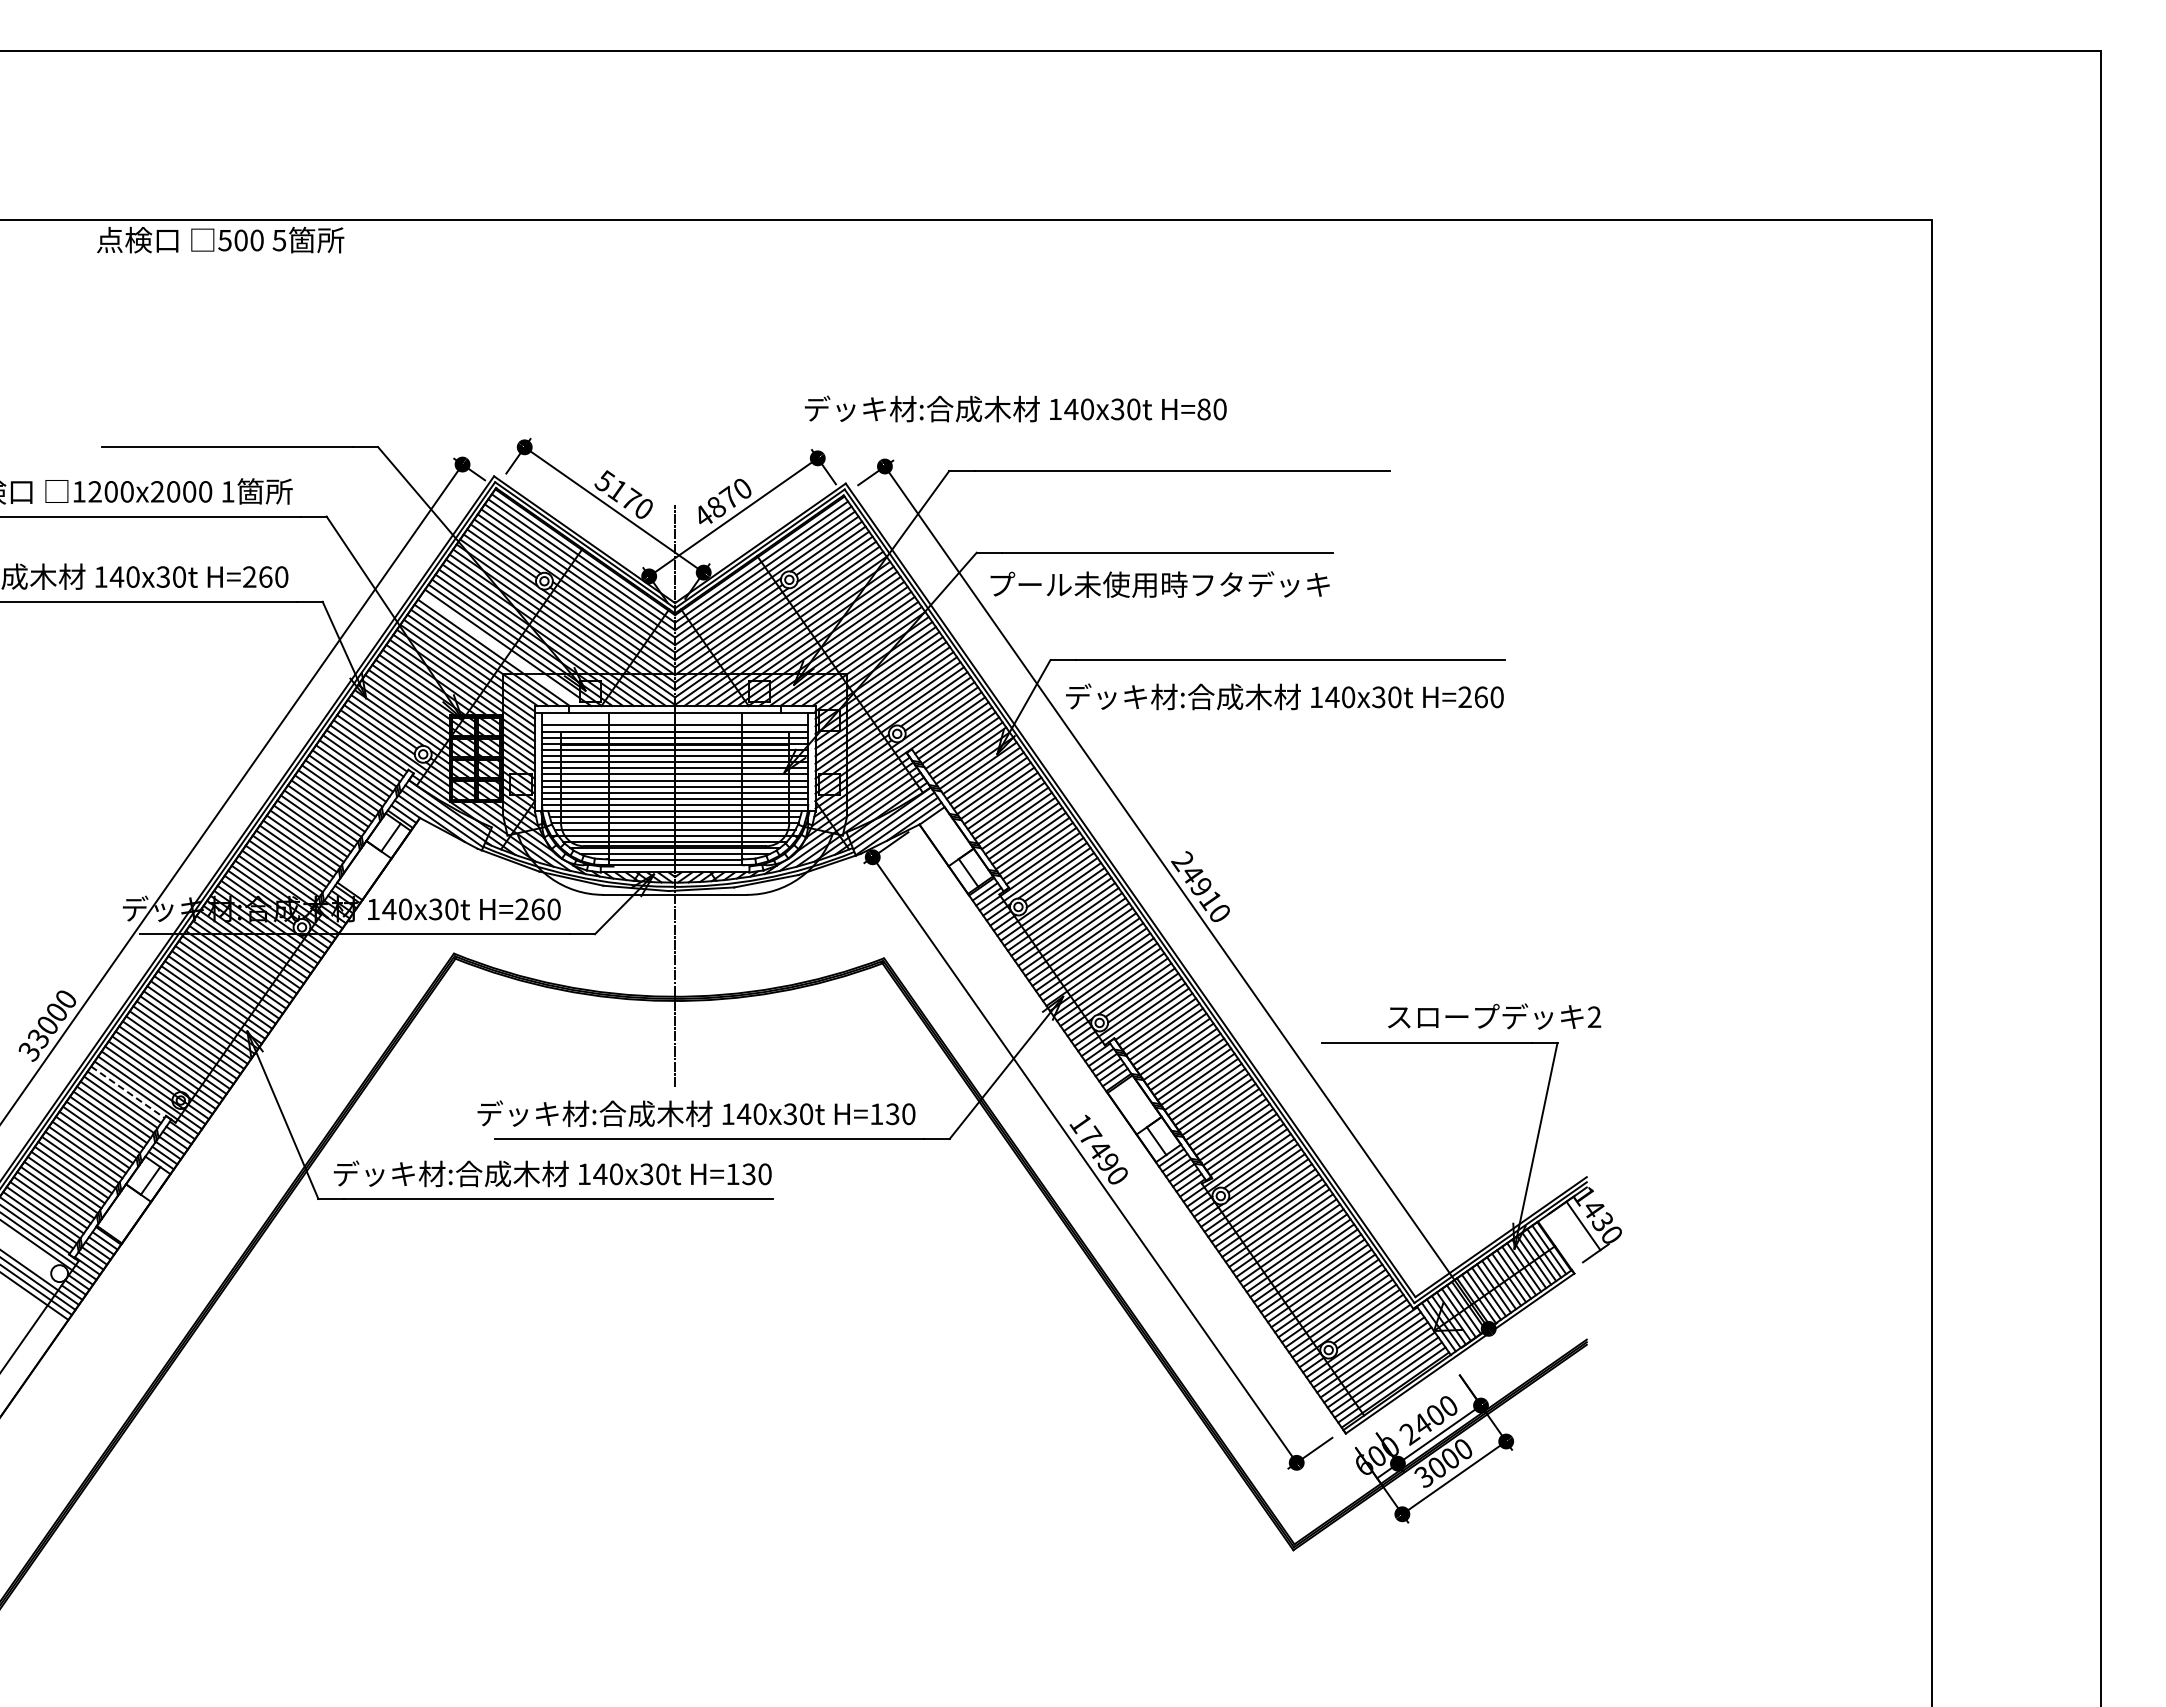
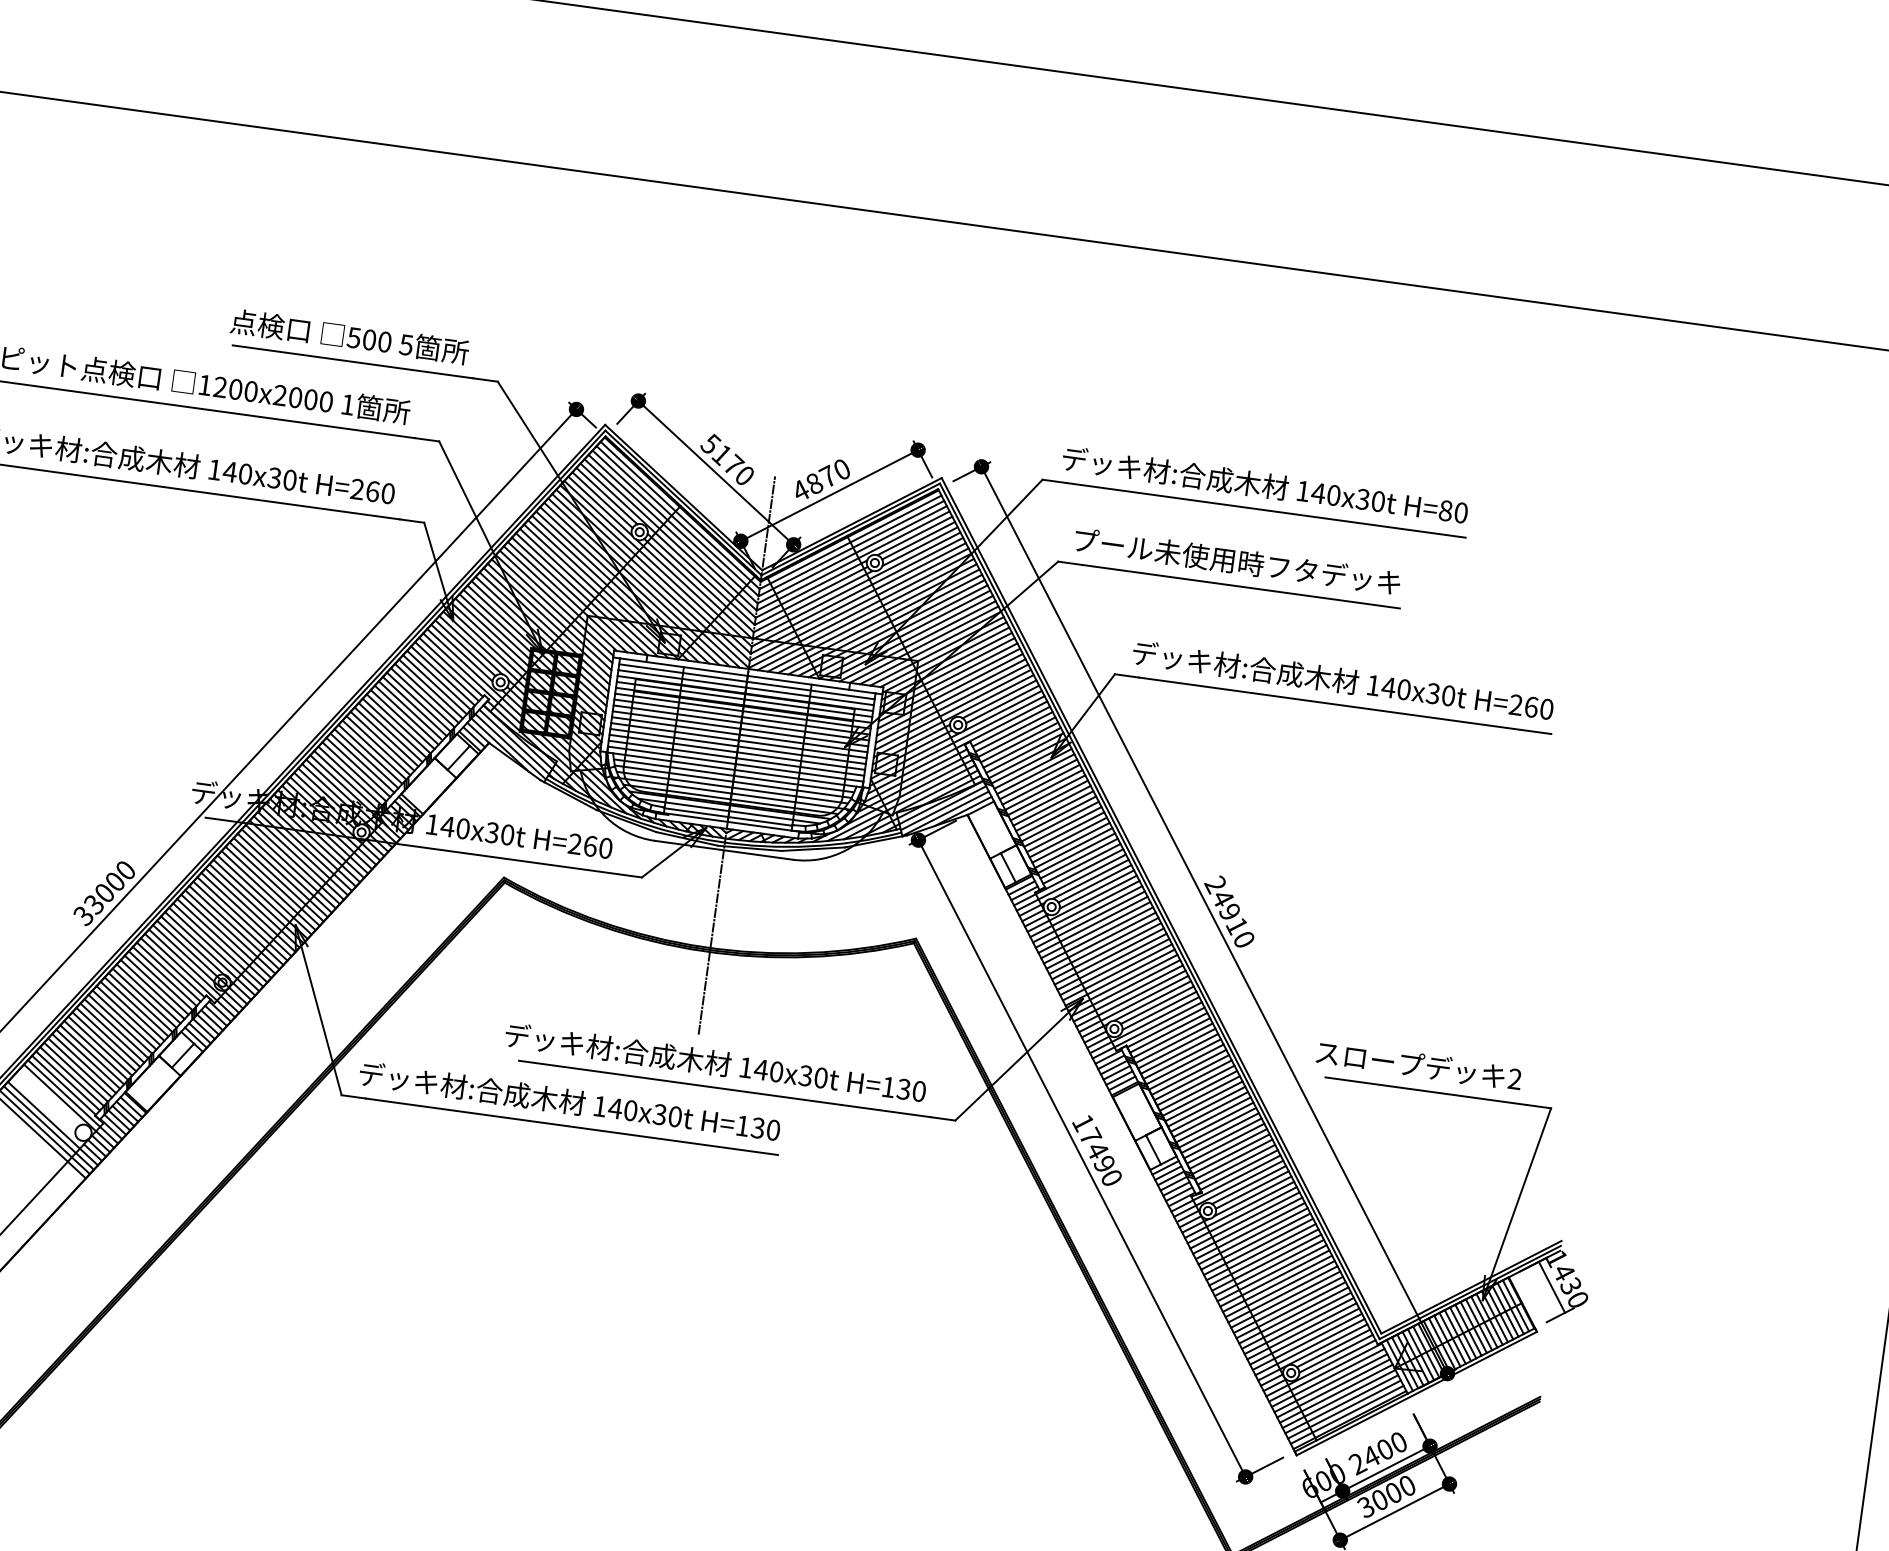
text: (220, 239) -> (349, 336), moved
text: (1015, 408) -> (1264, 485), moved
text: (1159, 584) -> (1236, 561), moved
line: (500, 649) -> (588, 591), added
text: (1284, 696) -> (1342, 680), moved
line: (675, 719) -> (747, 682), added
text: (1494, 1016) -> (1419, 1065), moved
line: (127, 1092) -> (172, 967), dashed -> solid

